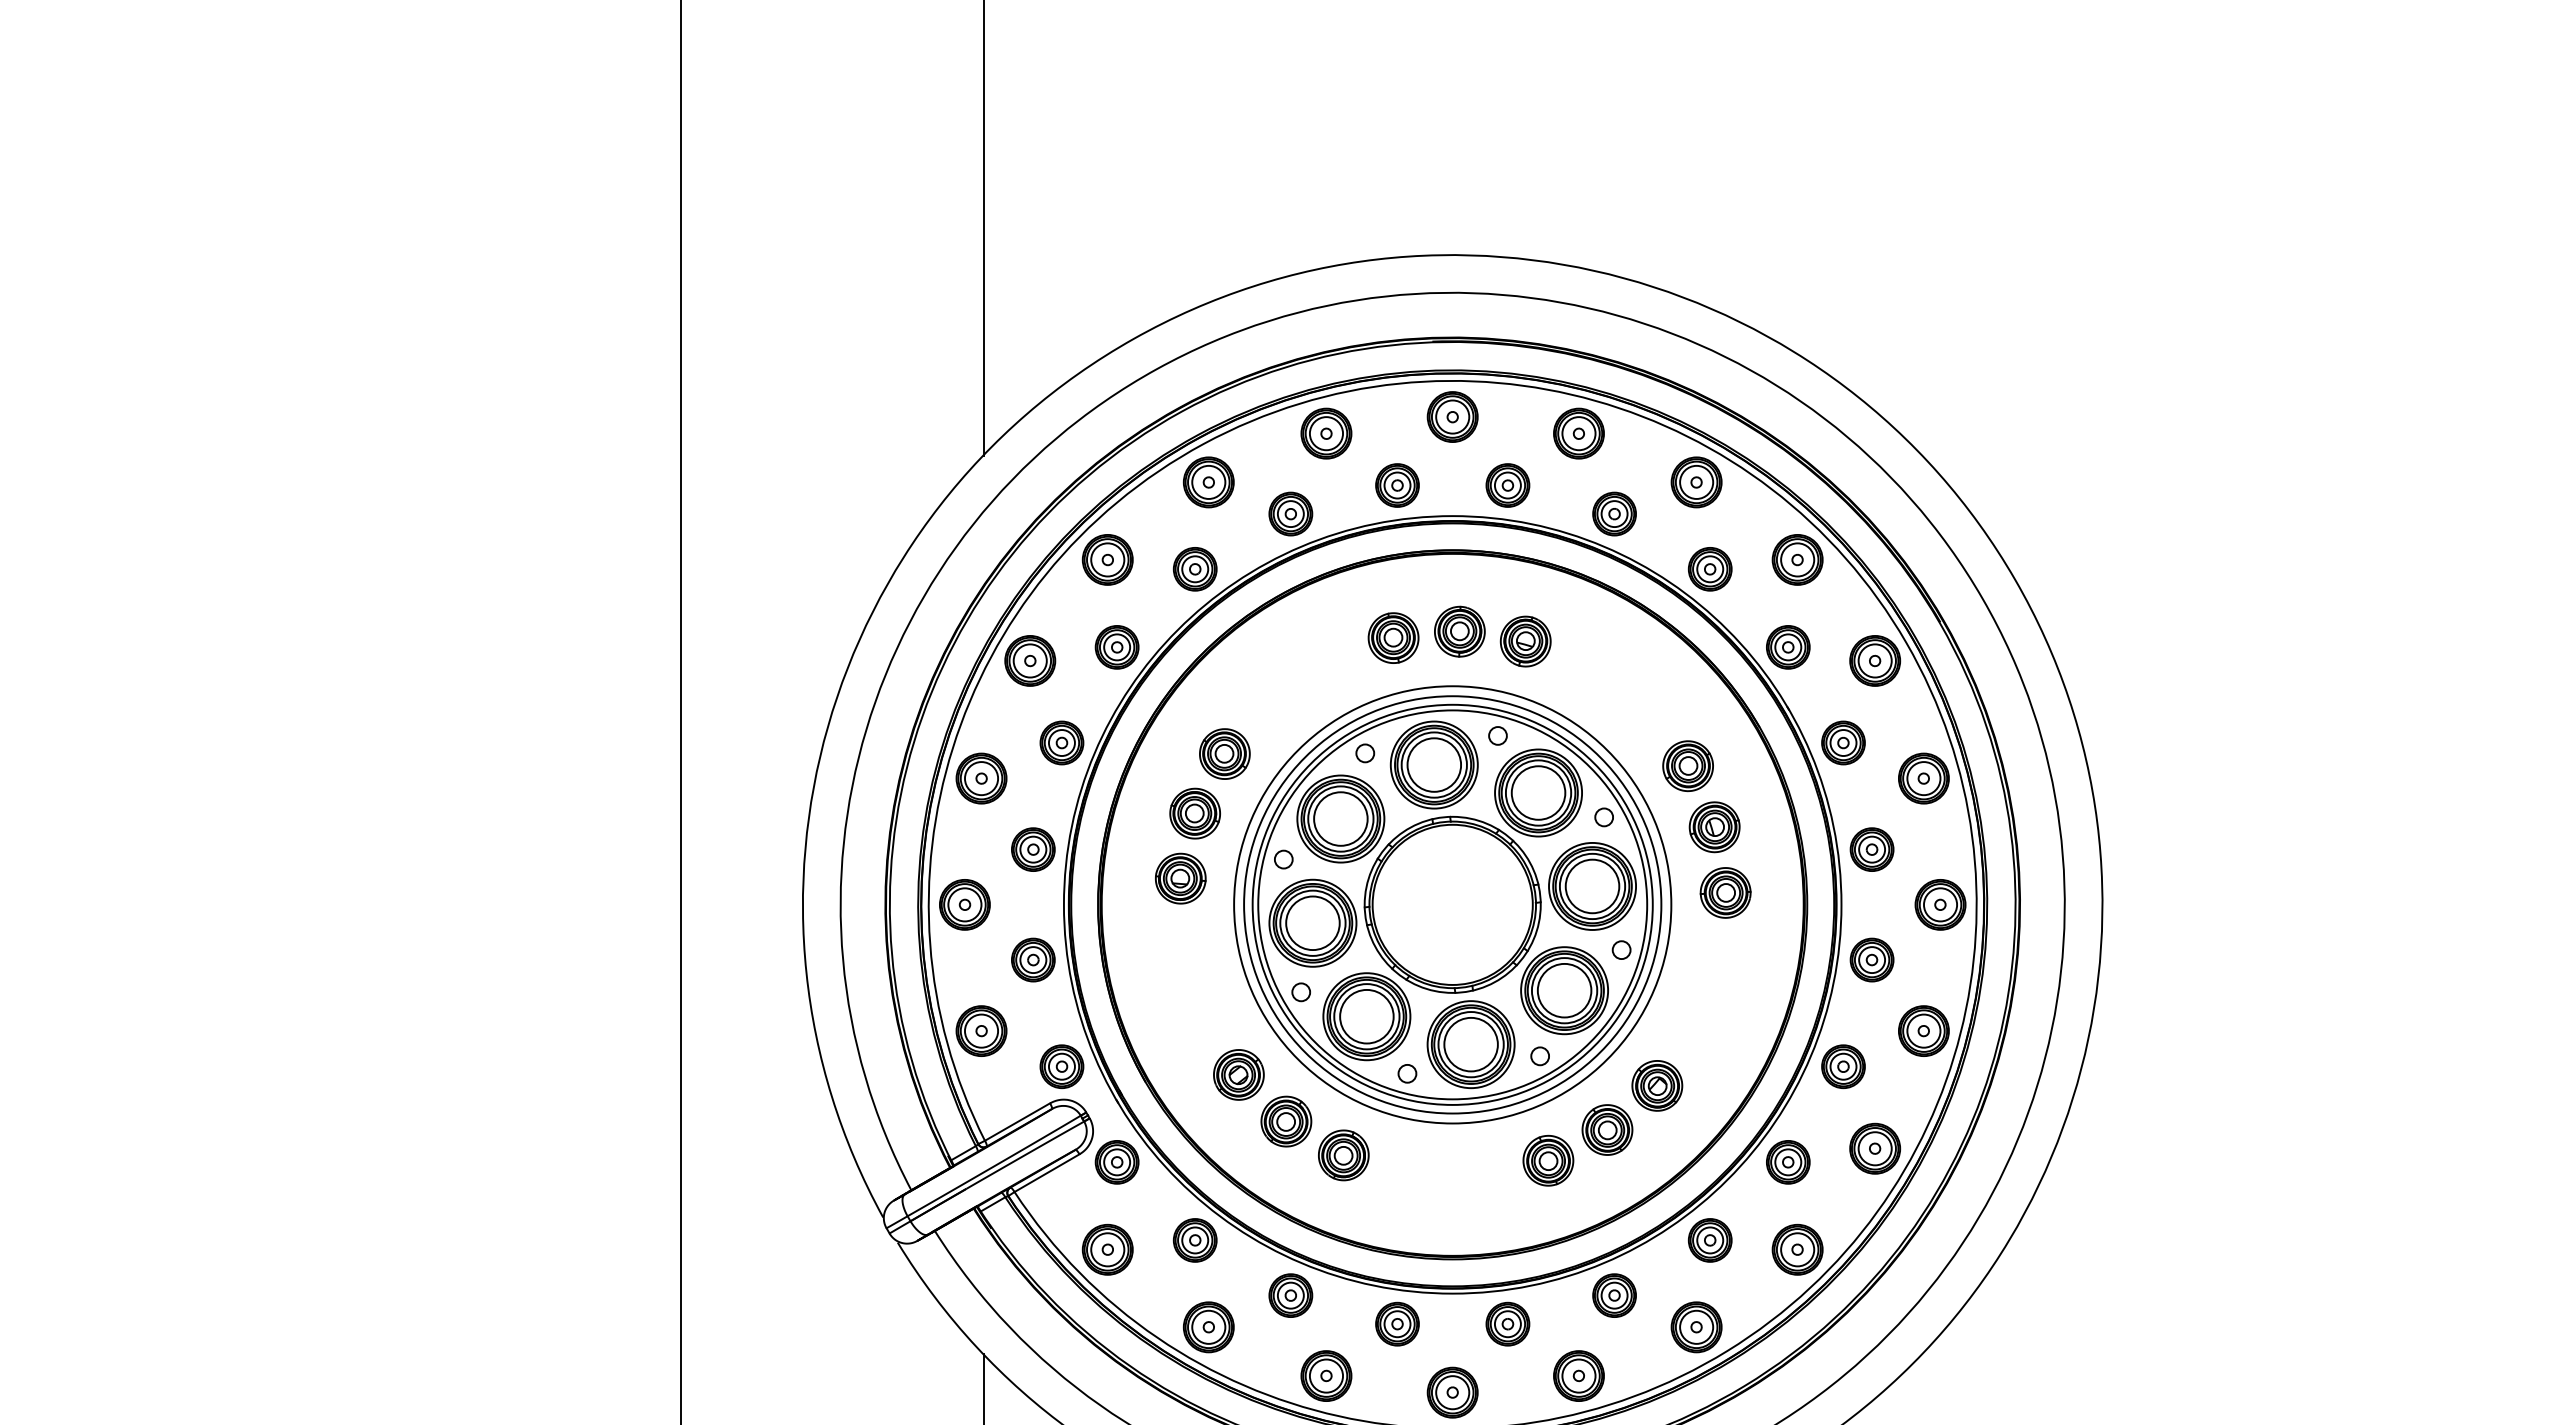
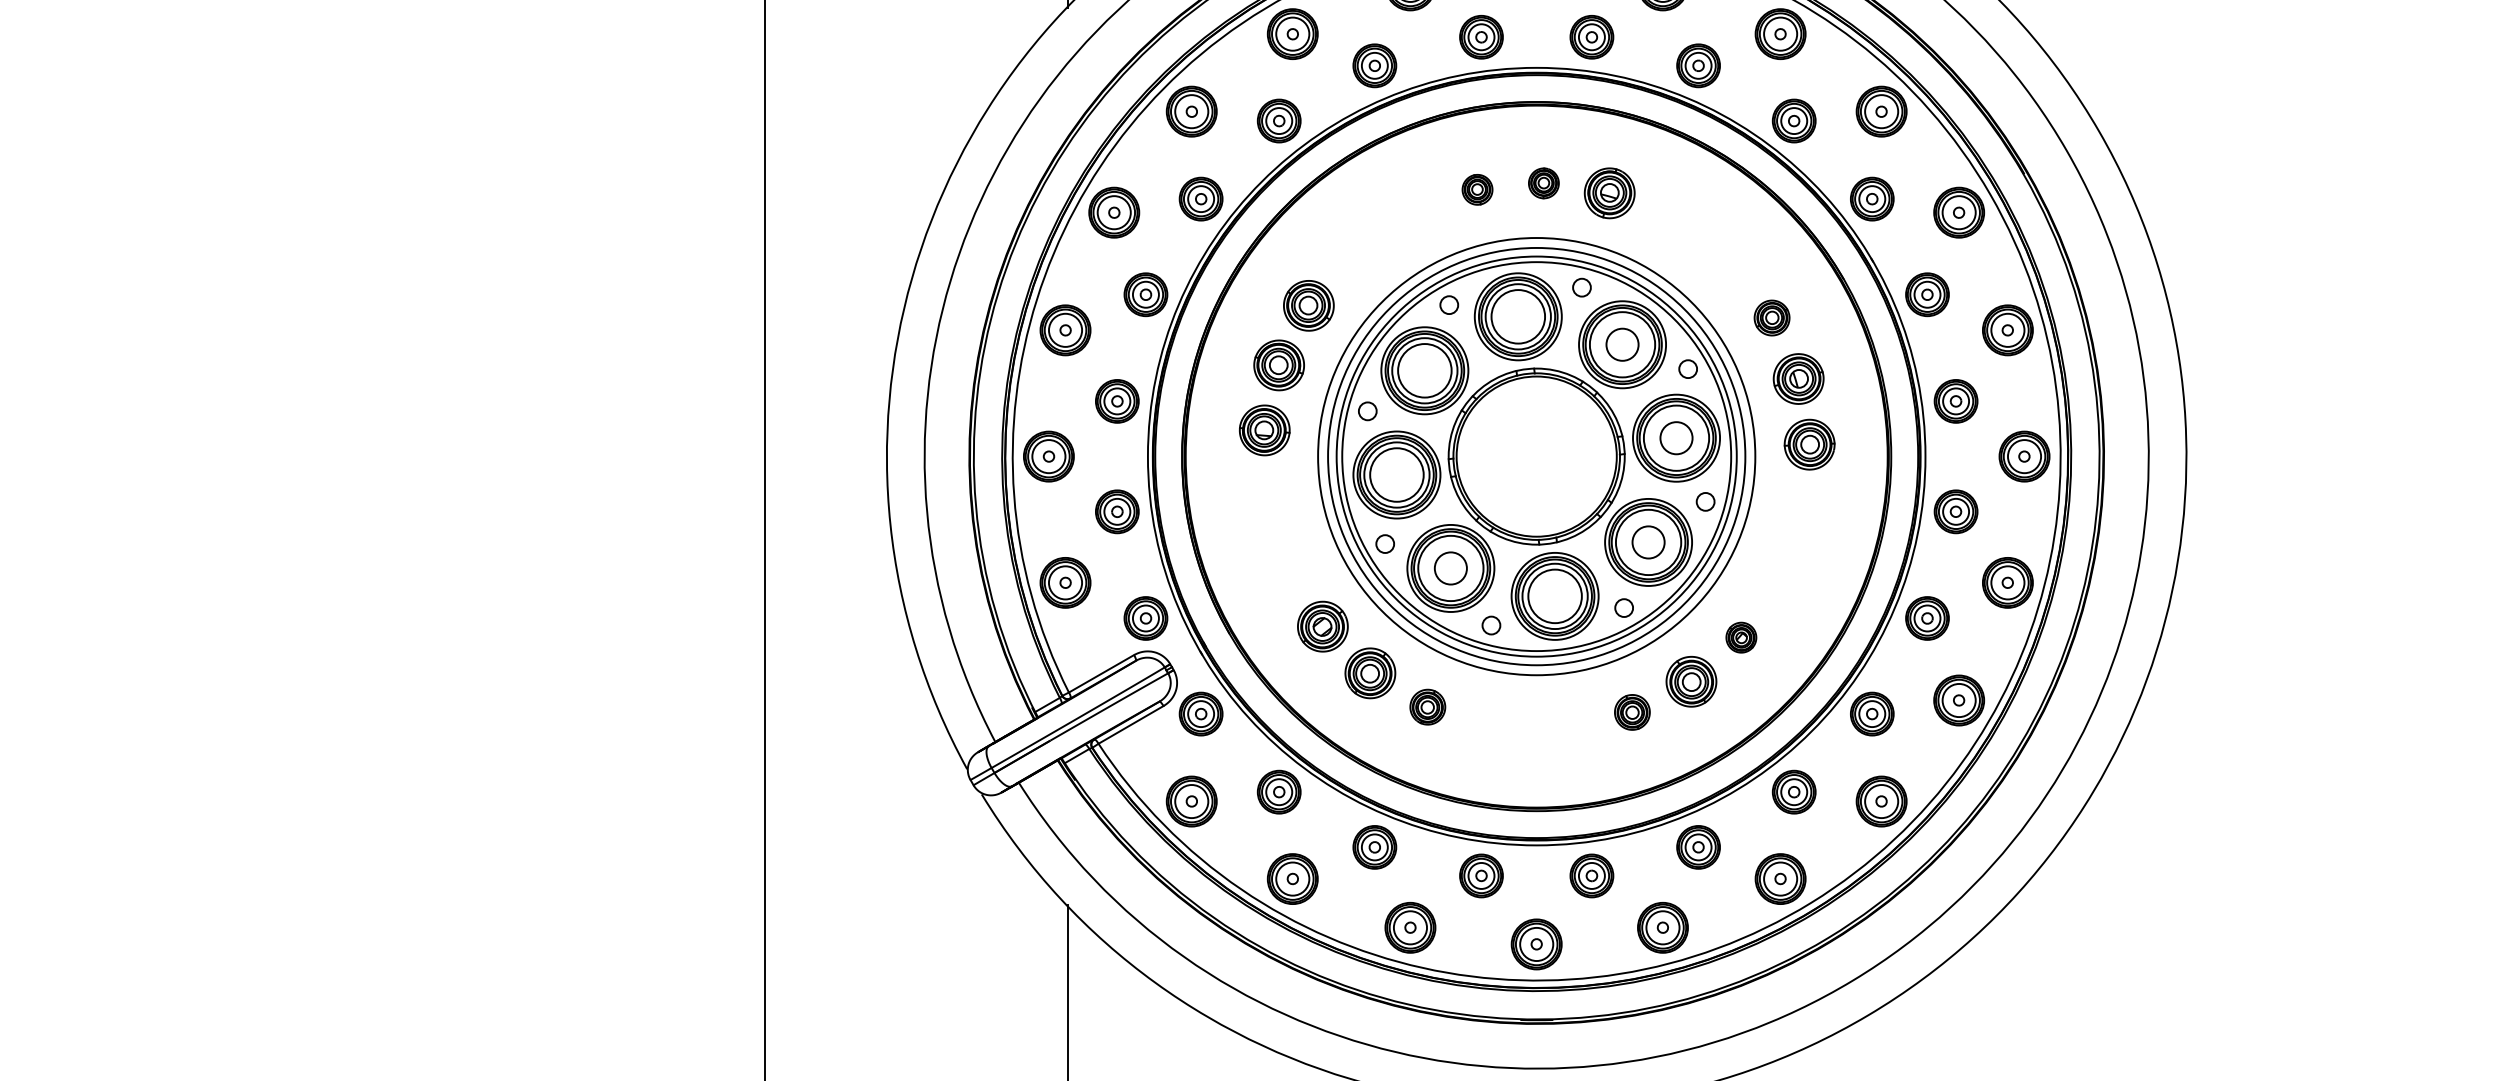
part: (1459, 631) -> (1543, 183), size x0.6
part: (1393, 637) -> (1477, 189), size x0.6
part: (1687, 766) -> (1771, 318), size x0.7
circle: (1538, 792) -> (1622, 344), size x0.6
circle: (1592, 886) -> (1676, 438), size x0.6
circle: (1564, 990) -> (1648, 542), size x0.6
circle: (1366, 1016) -> (1450, 568), size x0.6
part: (1657, 1085) -> (1741, 637), size x0.6
part: (1343, 1155) -> (1427, 707), size x0.7
part: (1548, 1160) -> (1632, 712), size x0.7

